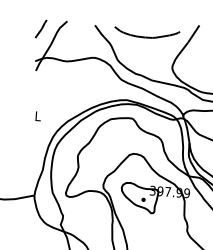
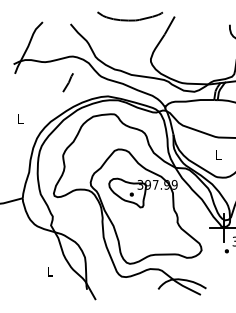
line: (40, 28) -> (67, 82), moved
curve: (146, 36) -> (129, 19), moved

